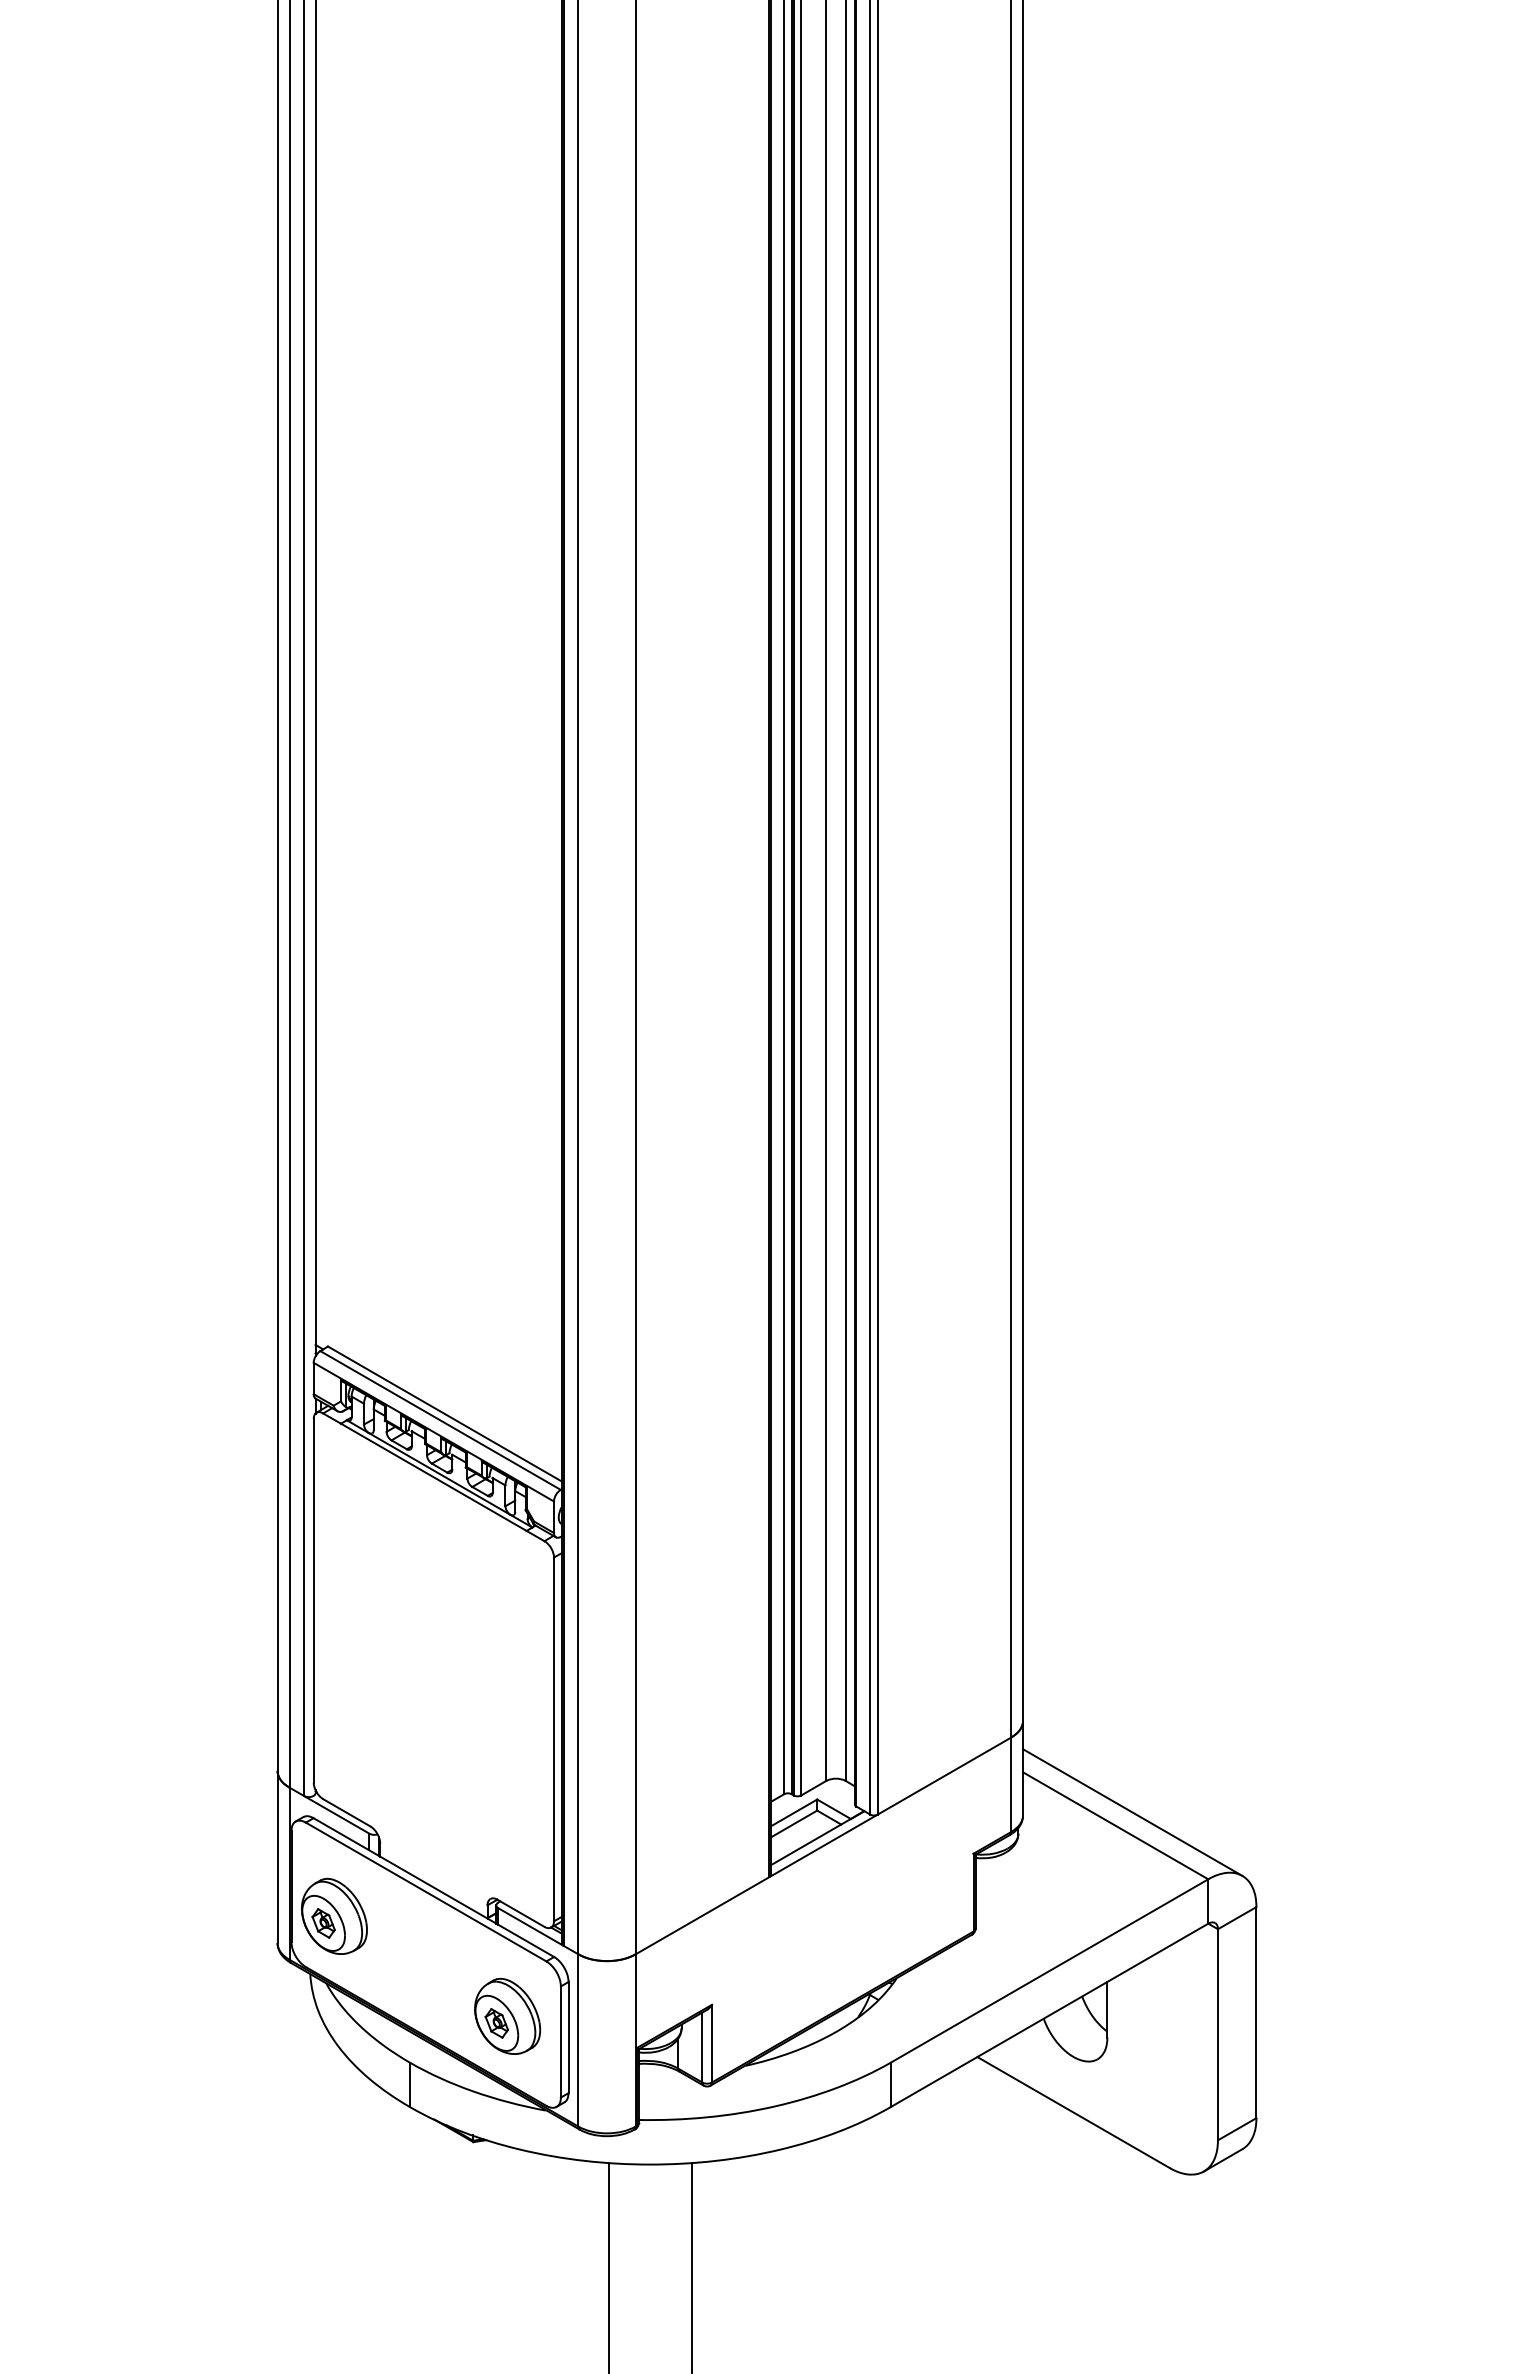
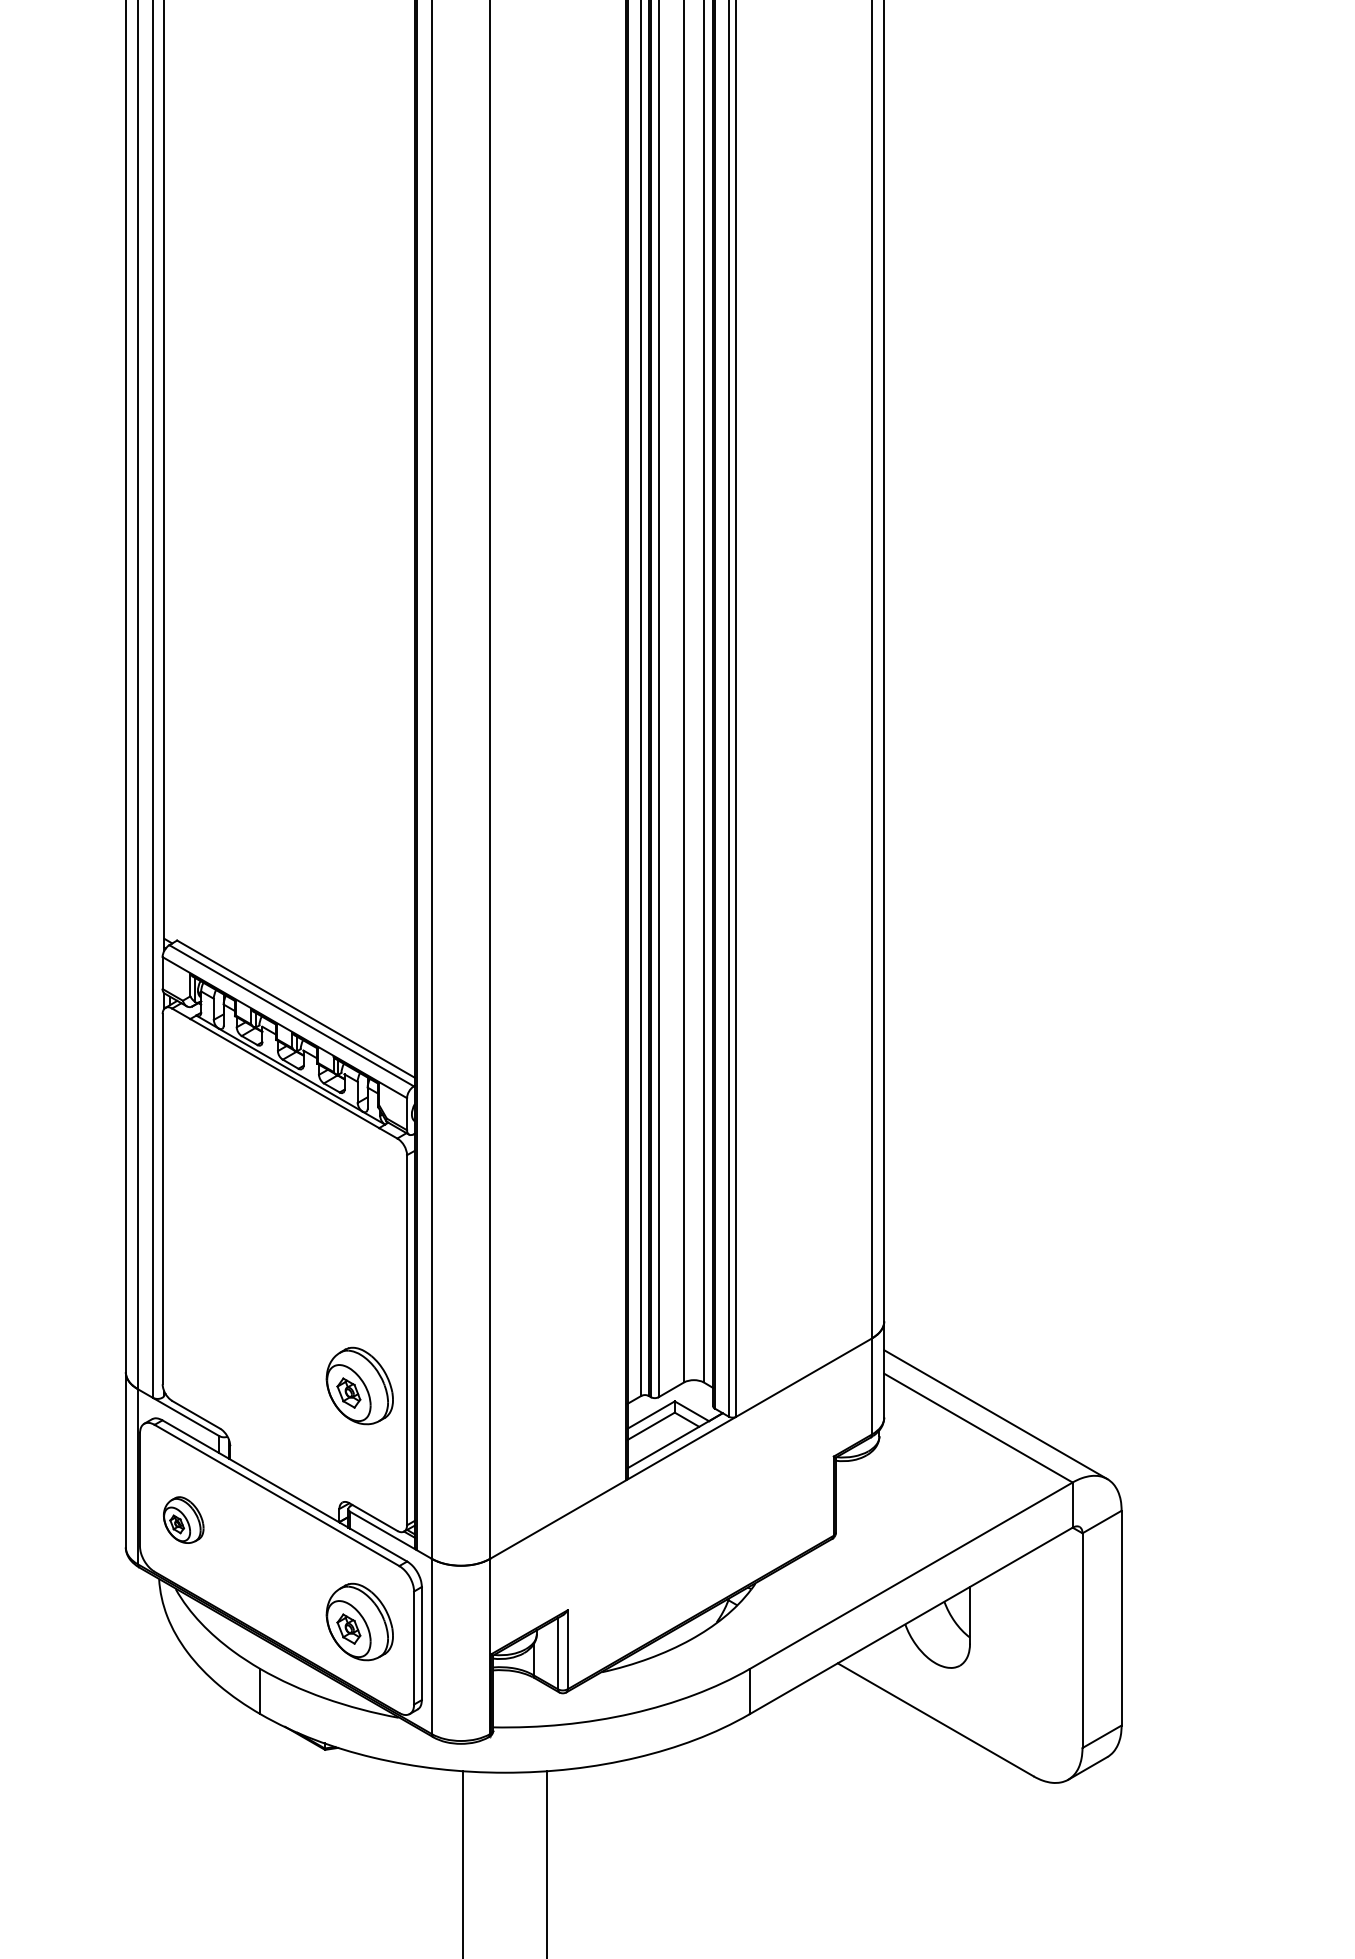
part: (507, 1784) -> (359, 1386), added
part: (334, 1915) -> (183, 1519), size x0.6

